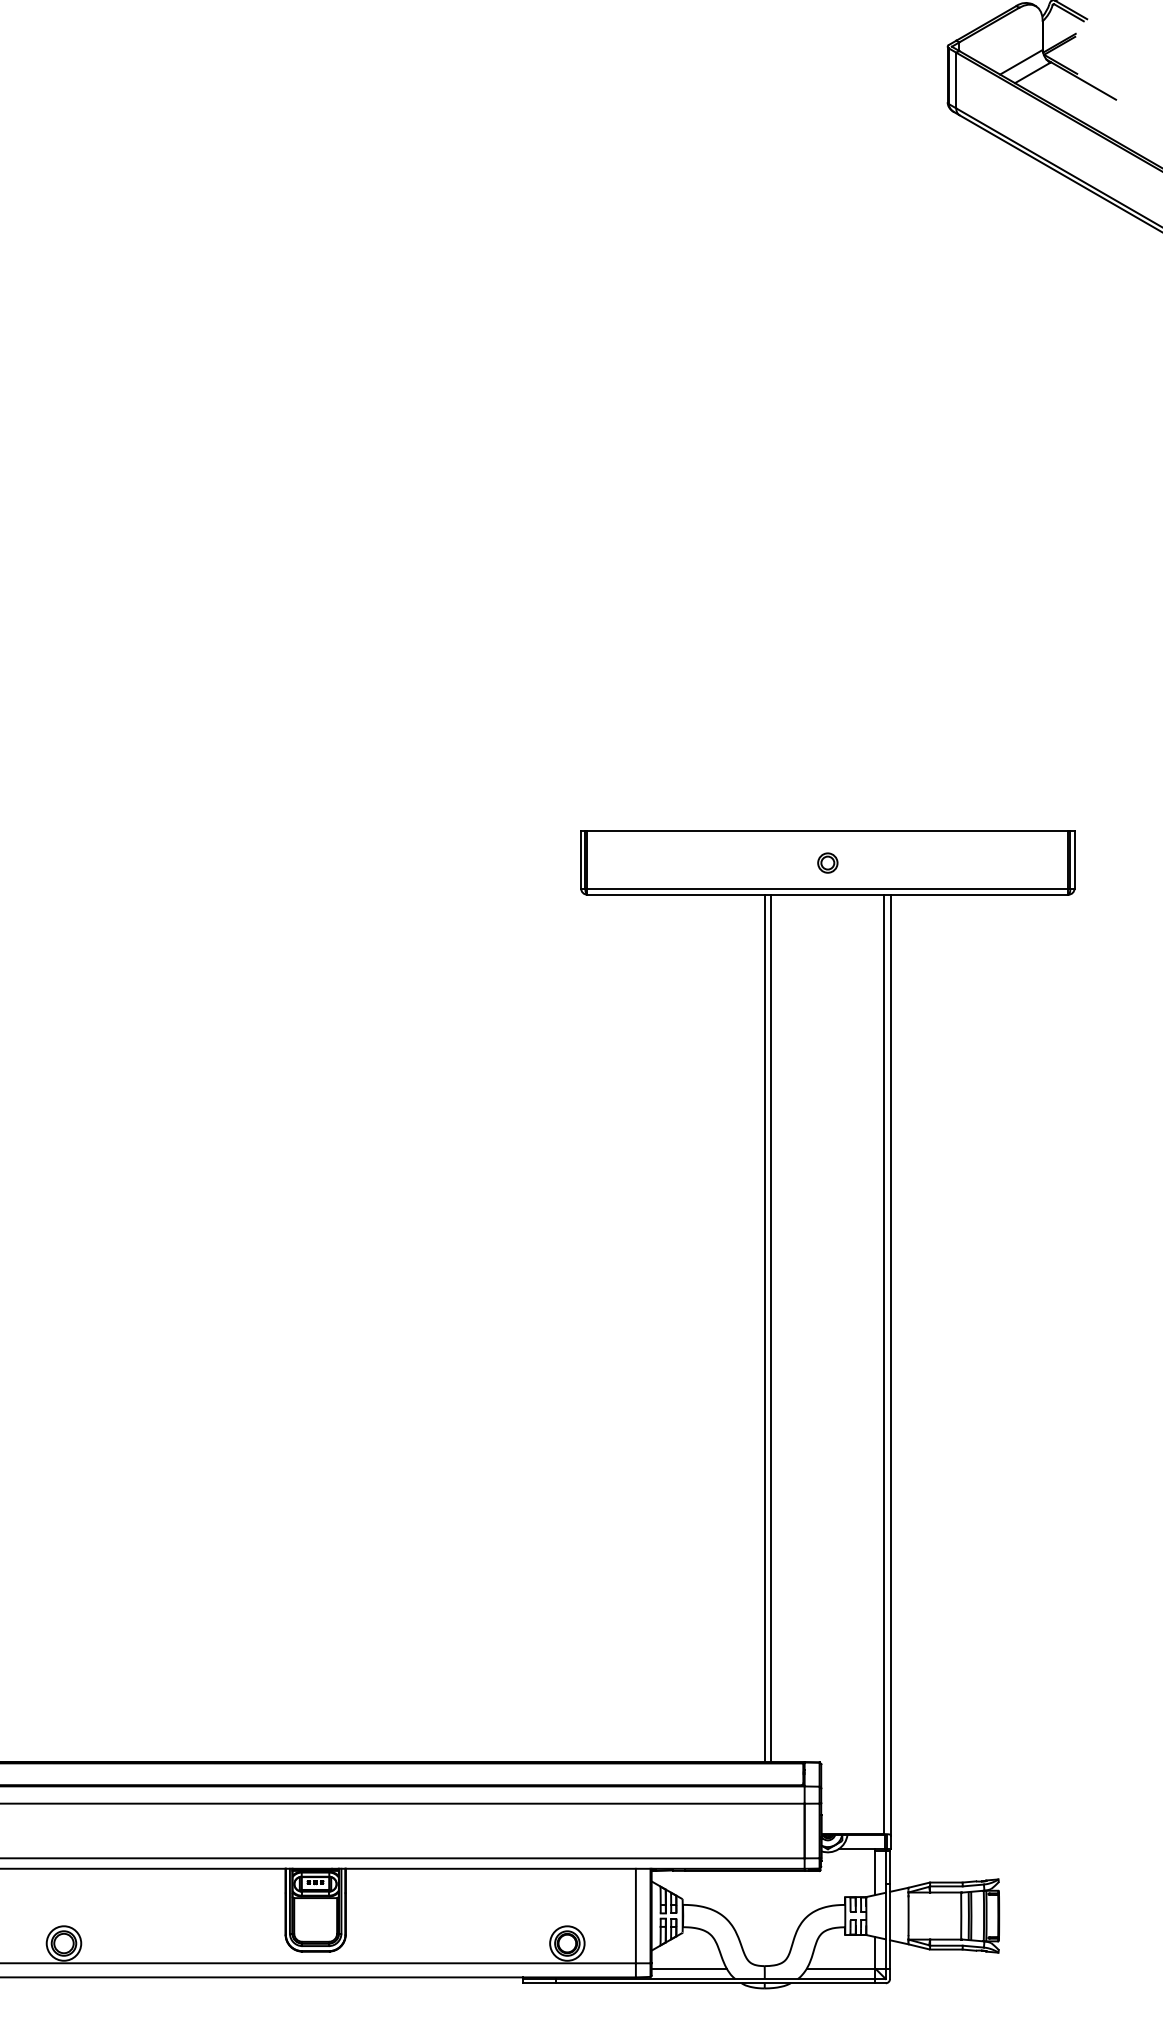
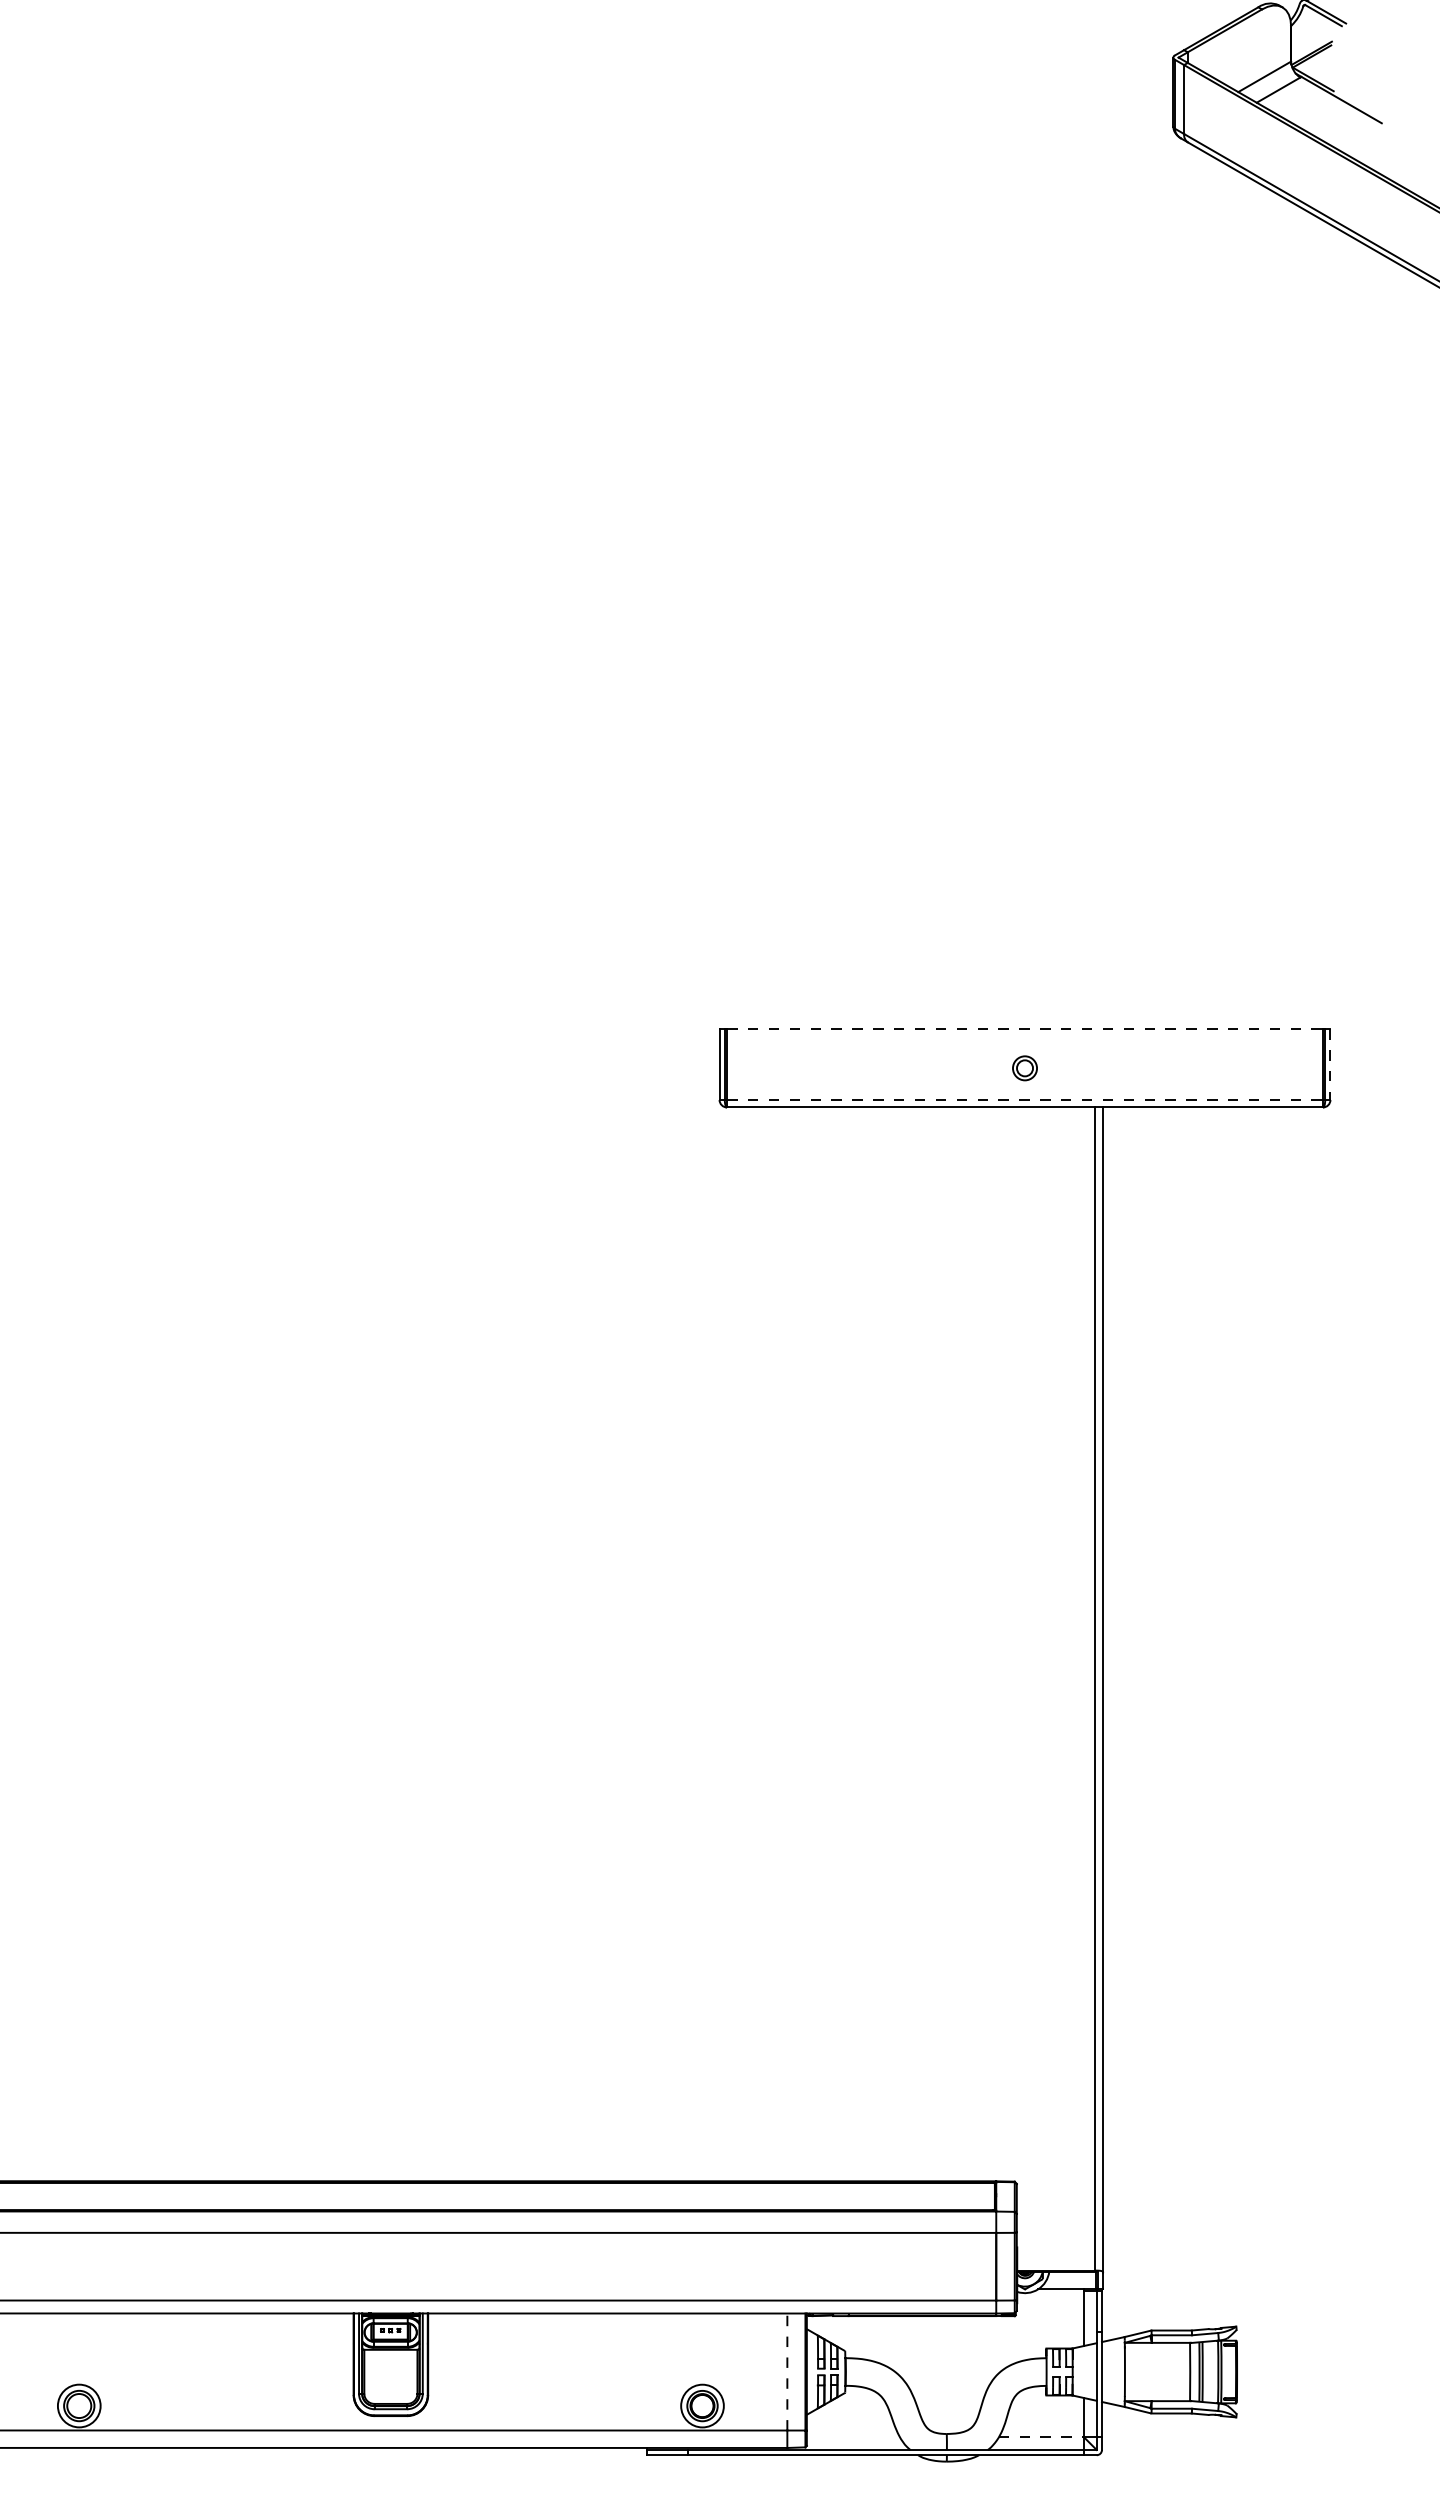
line: (828, 831) -> (1025, 1029), solid -> dashed
line: (1074, 860) -> (1330, 1065), solid -> dashed
line: (828, 888) -> (1025, 1099), solid -> dashed
line: (764, 1328) -> (946, 1644), removed
line: (770, 1328) -> (954, 1644), removed
line: (636, 1916) -> (787, 2372), solid -> dashed
line: (688, 1968) -> (852, 2436), removed
line: (841, 1968) -> (1041, 2436), solid -> dashed

